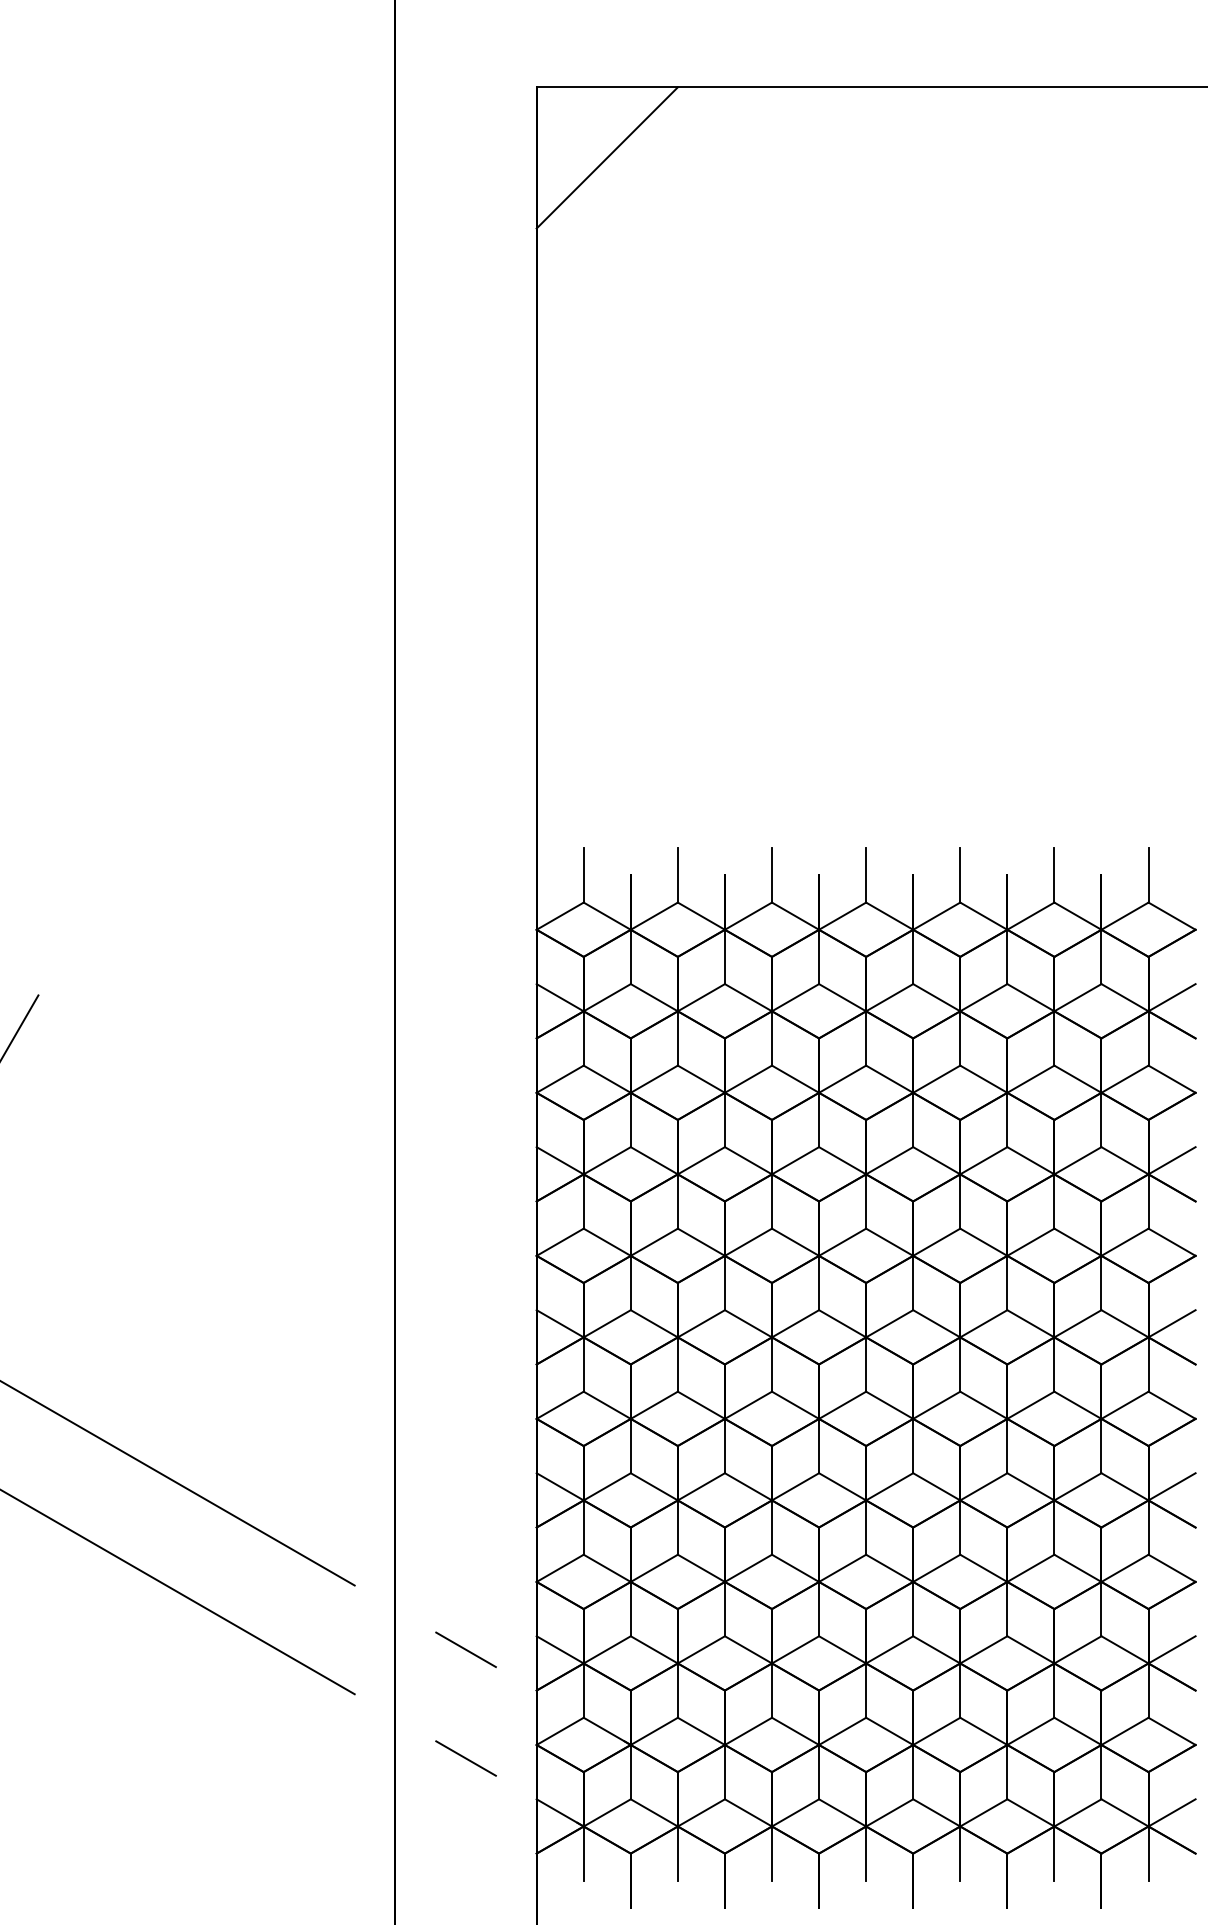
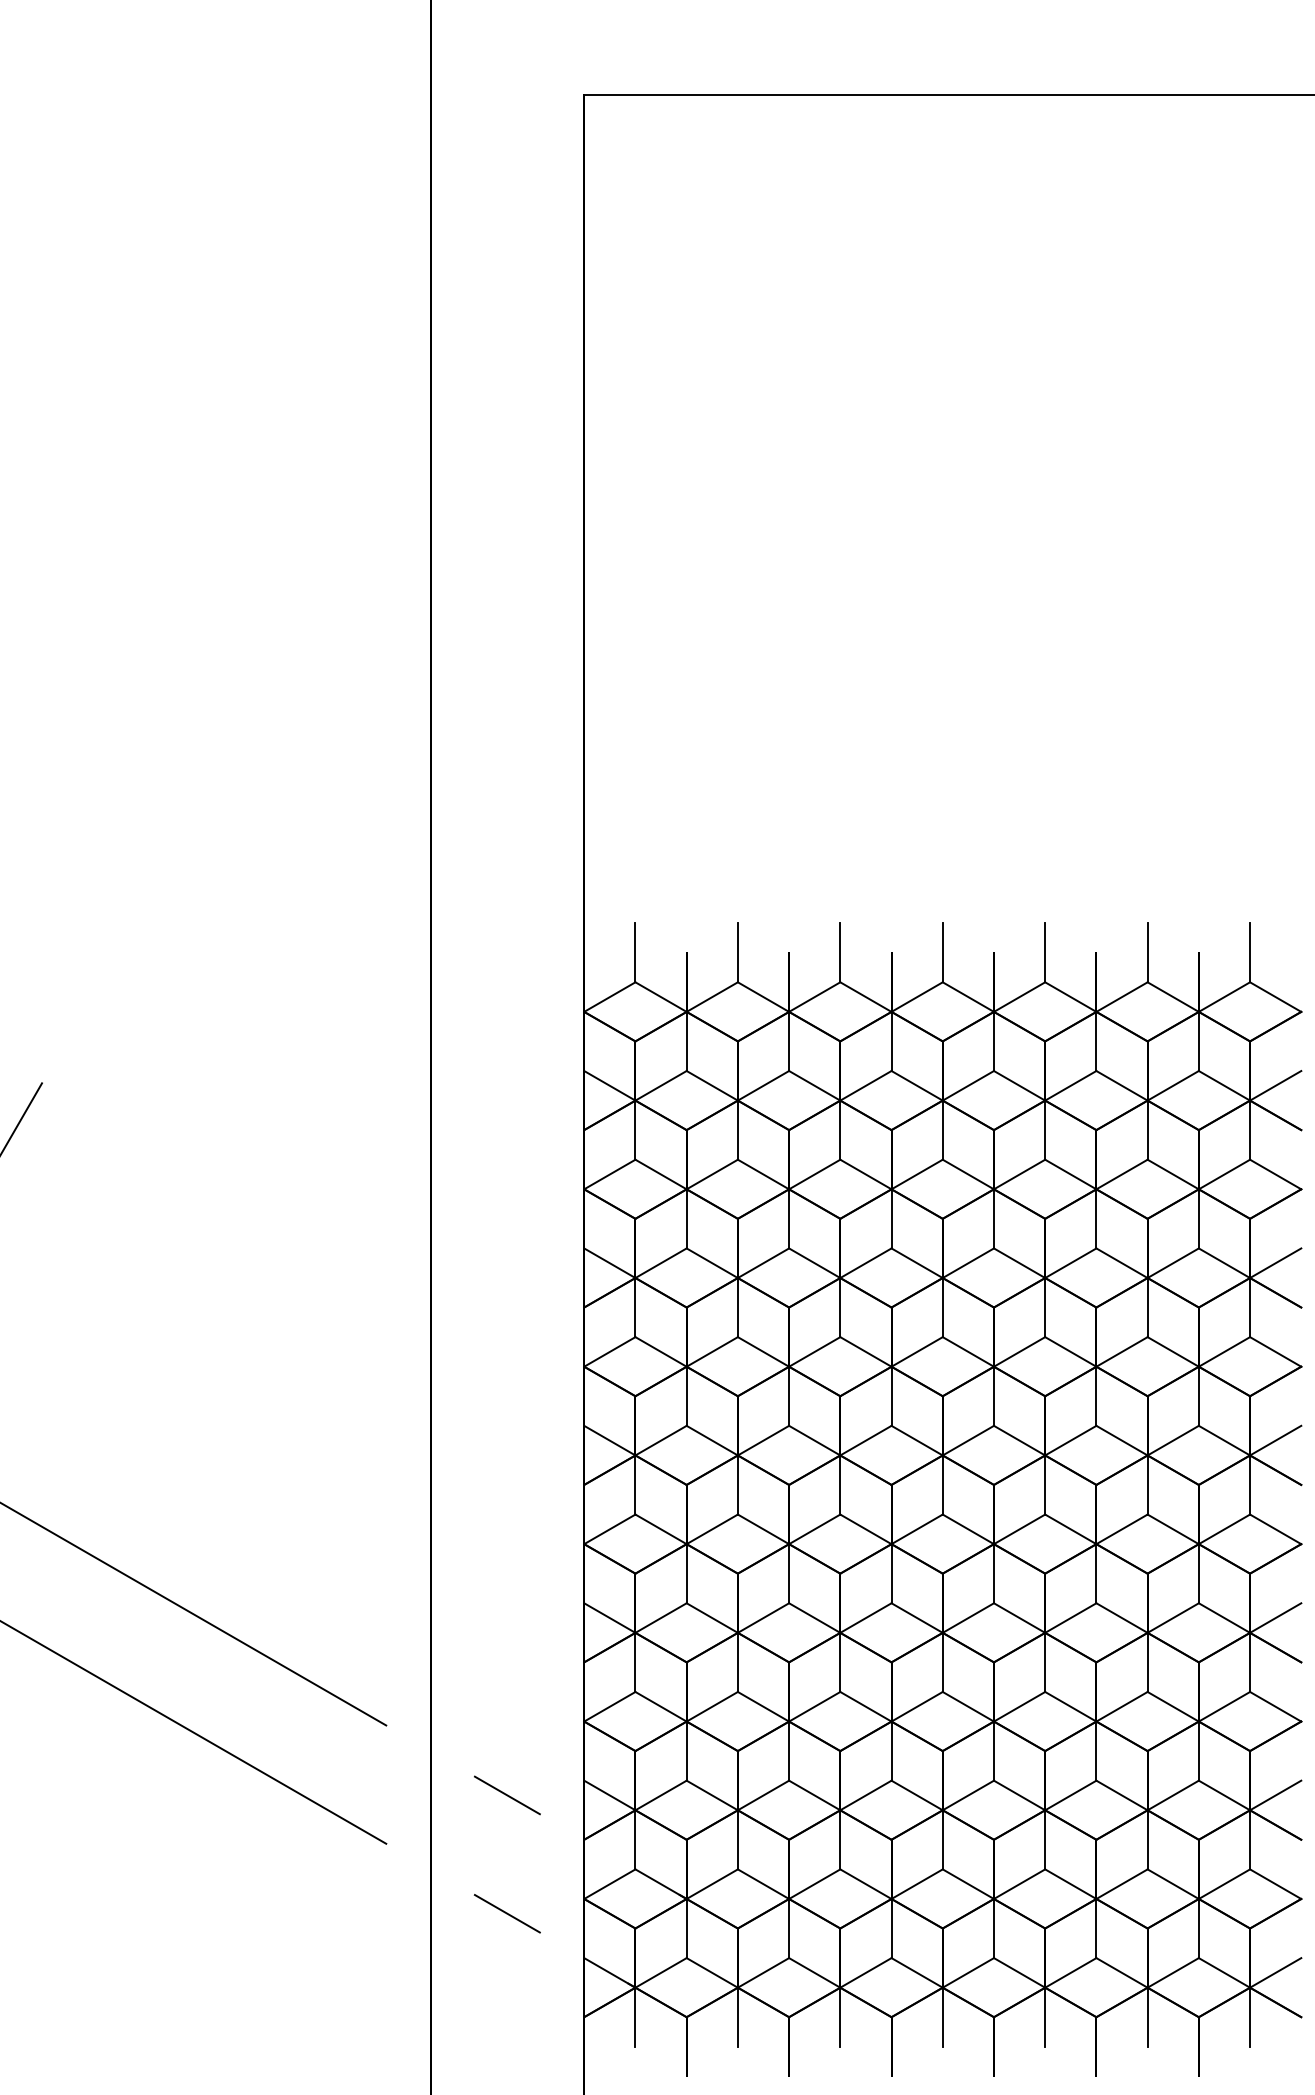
line: (606, 157) -> (660, 171), removed

